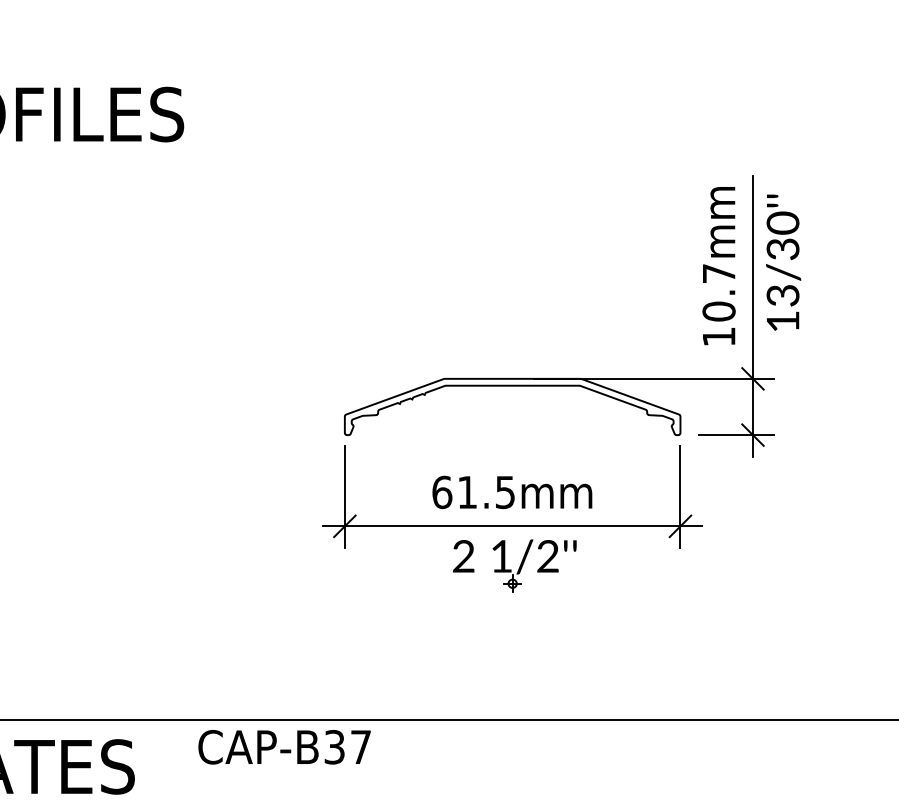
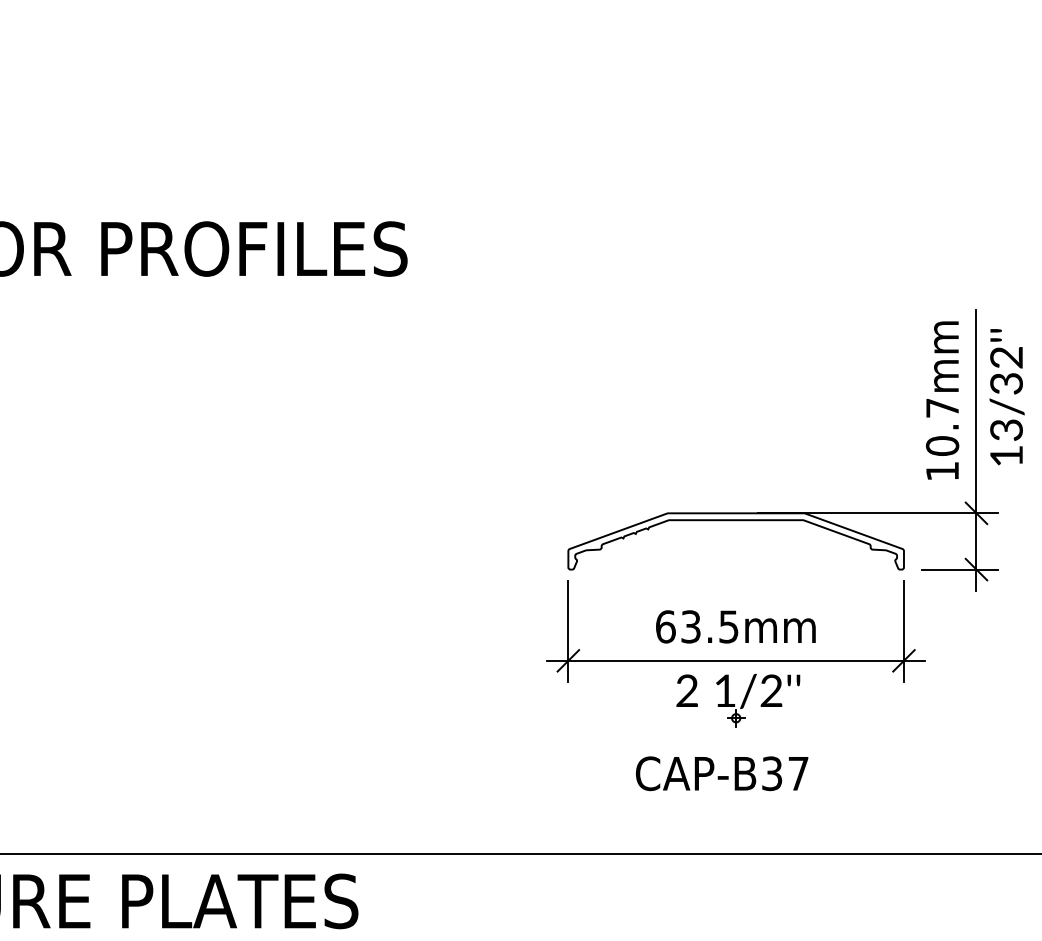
text: (782, 223) -> (1006, 357), 13/30''\f] -> 13/32''\f]
text: (466, 492) -> (690, 626), 61.5mm -> 63.5mm
text: (284, 747) -> (722, 773), moved

